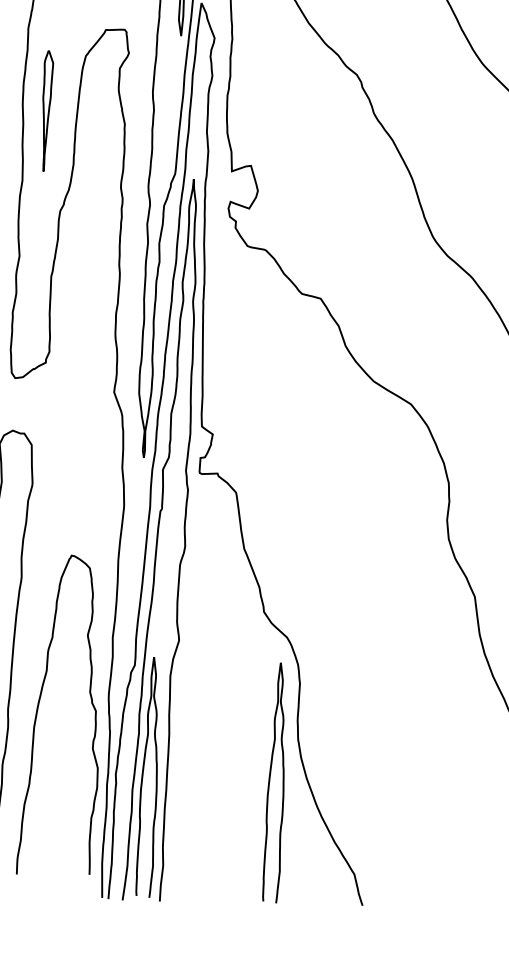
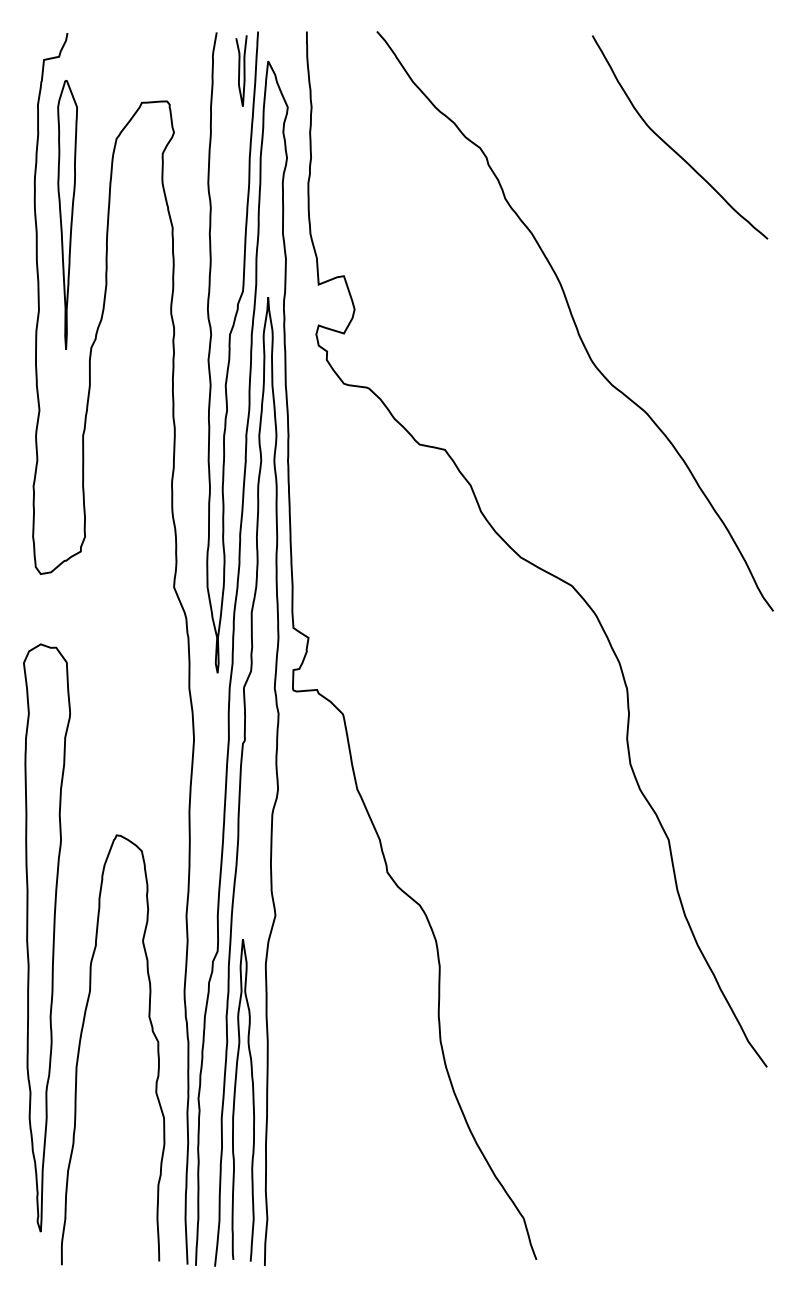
part: (46, 110) -> (67, 214), size x1.67
curve: (37, 712) -> (80, 1047), moved
curve: (270, 782) -> (405, 1100), removed

